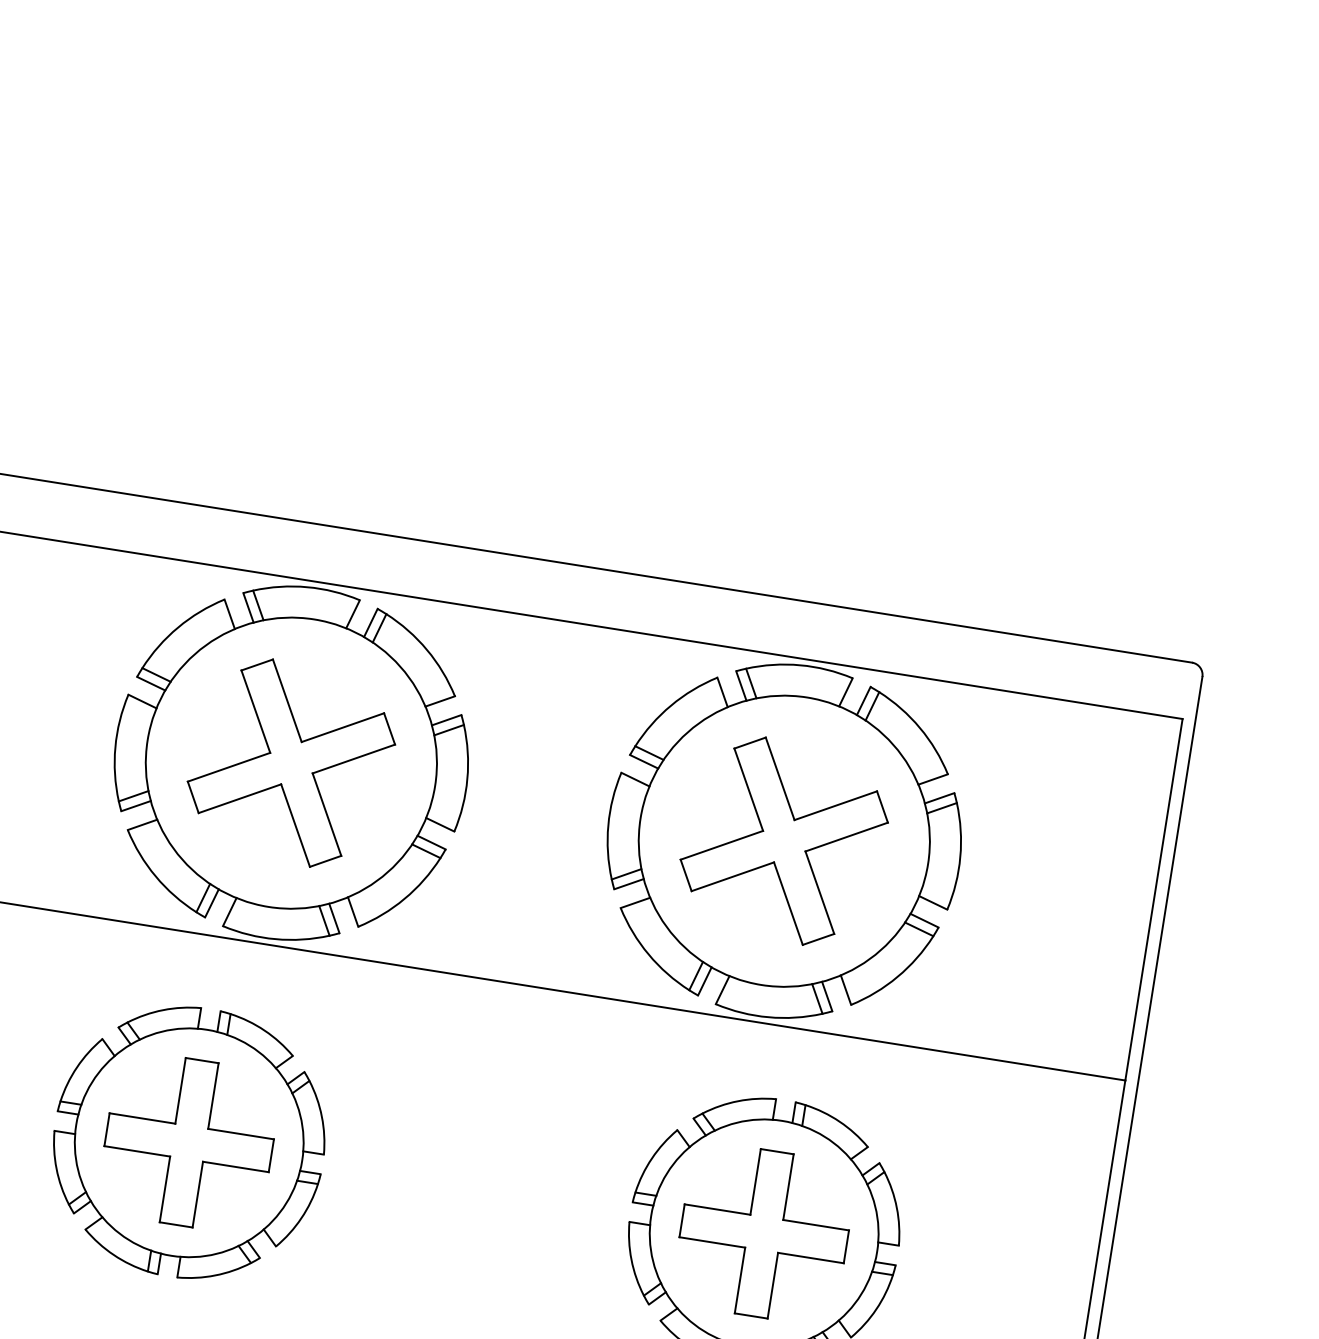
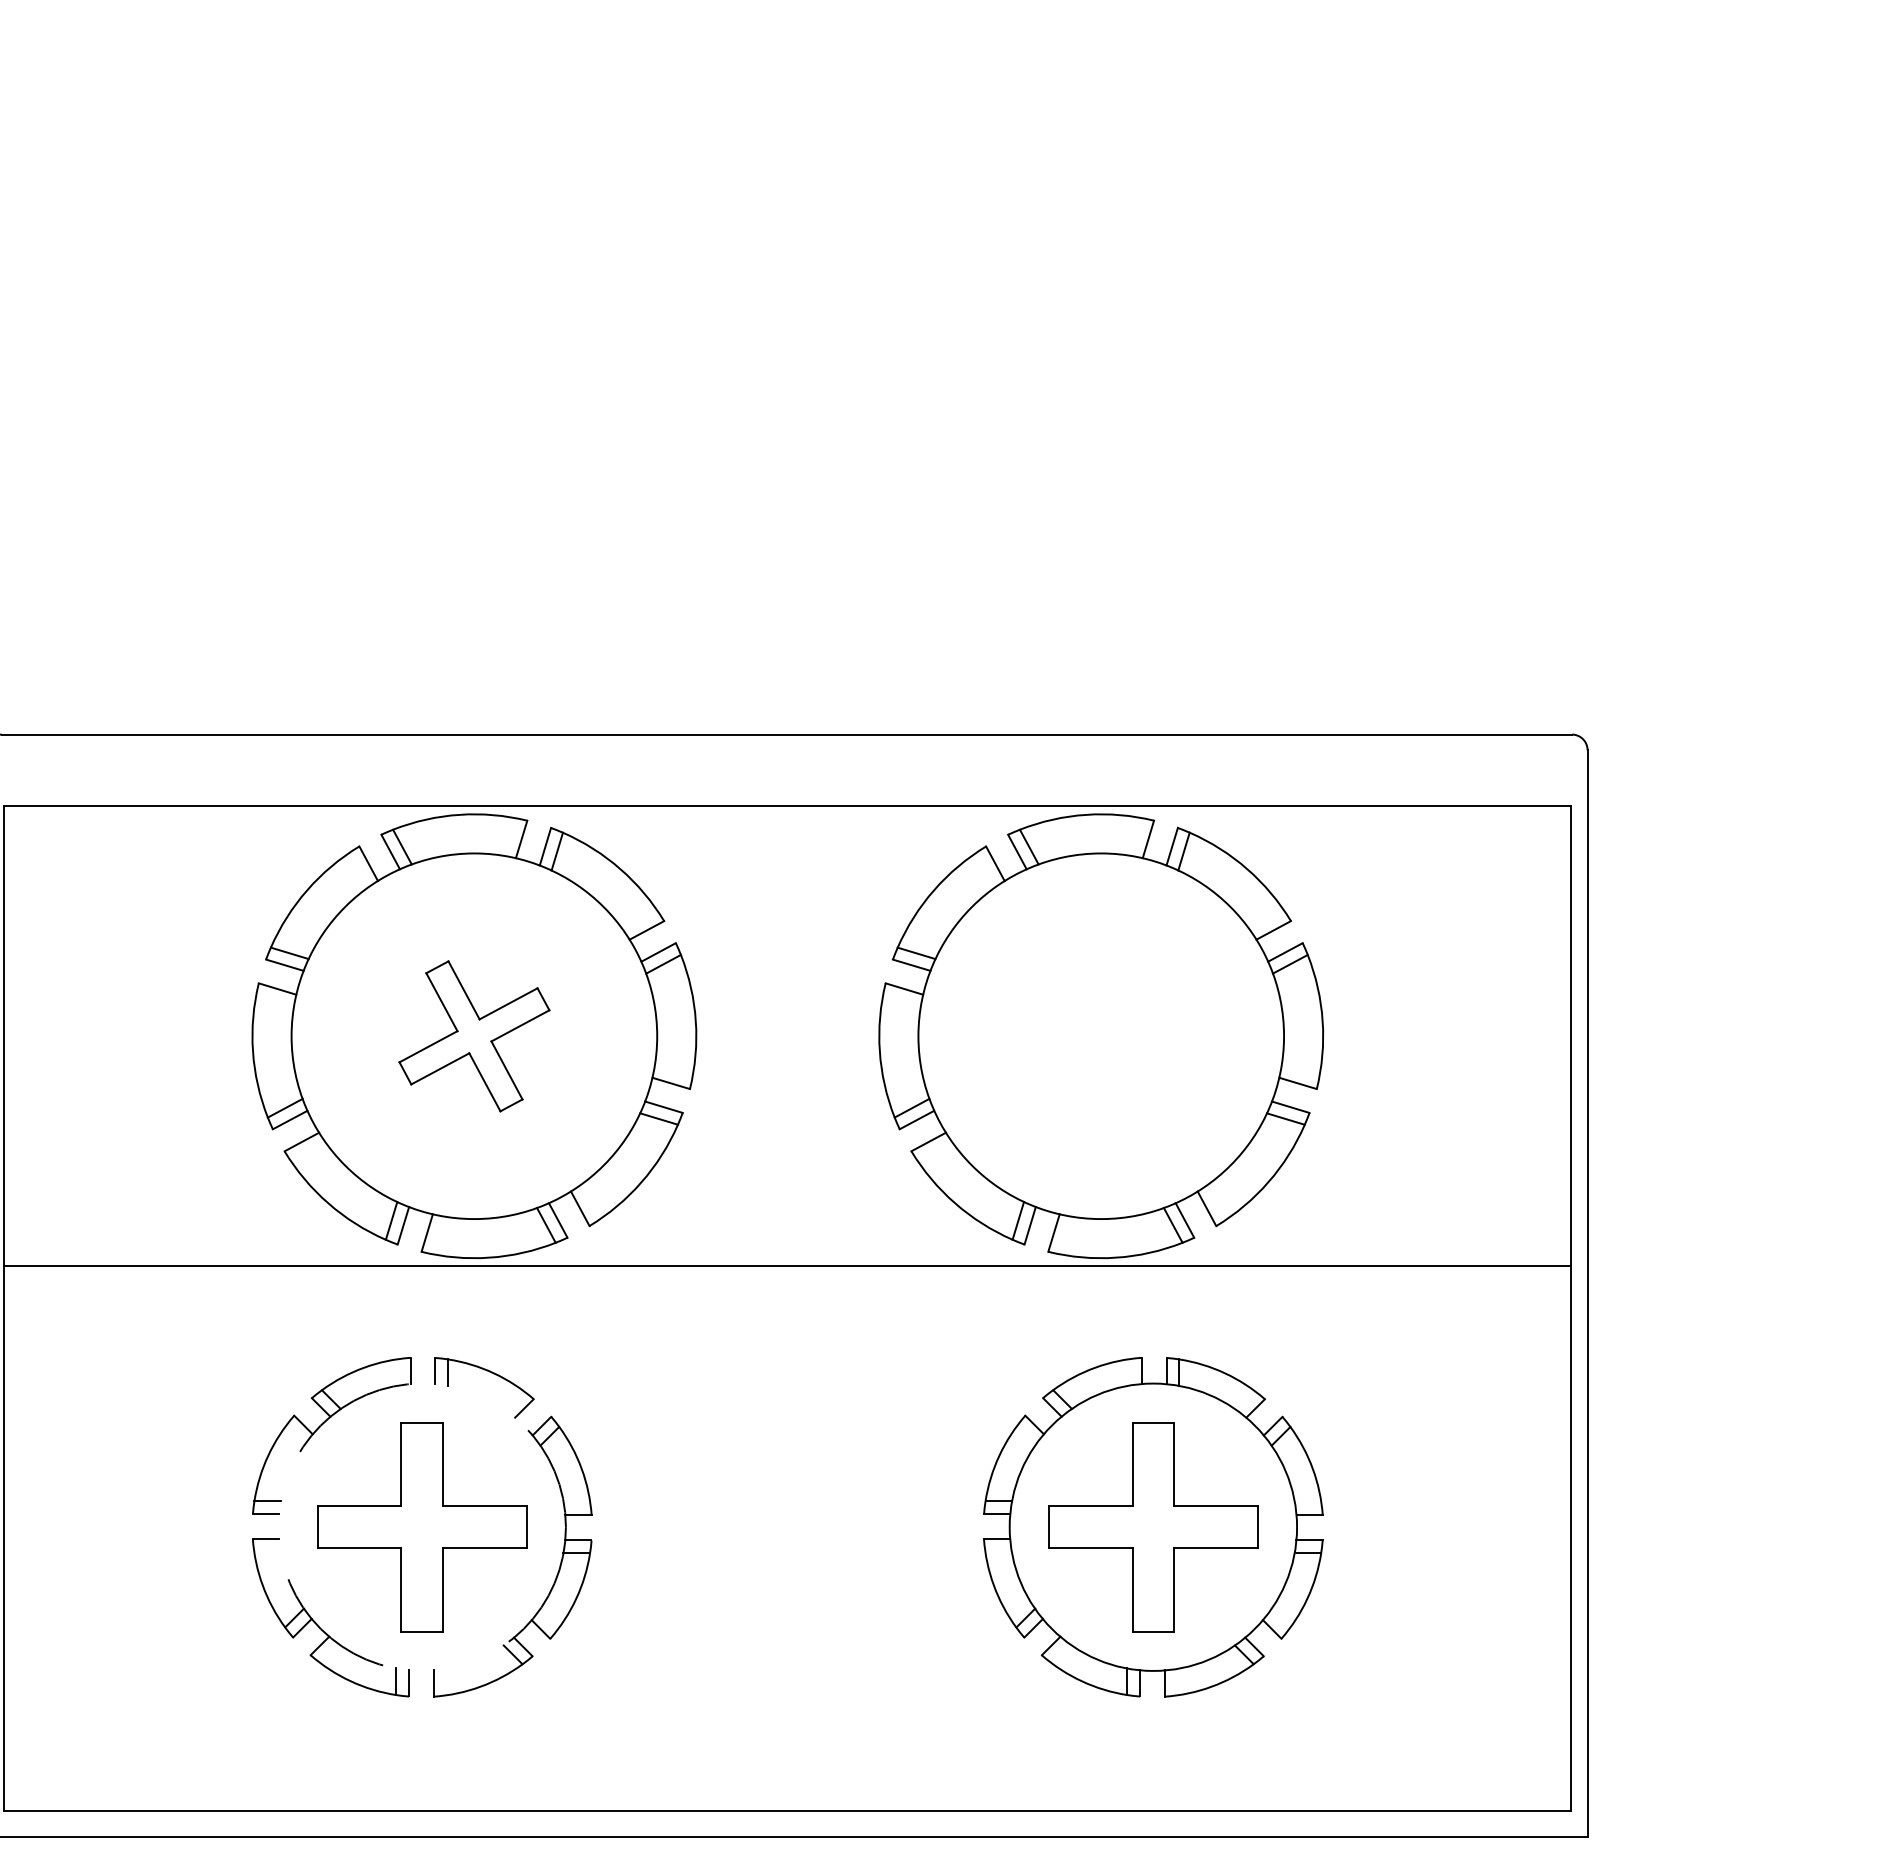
part: (291, 763) -> (474, 1036), size x0.6
part: (784, 841) -> (1101, 1036), removed
circle: (188, 1142) -> (421, 1526), solid -> dashed

